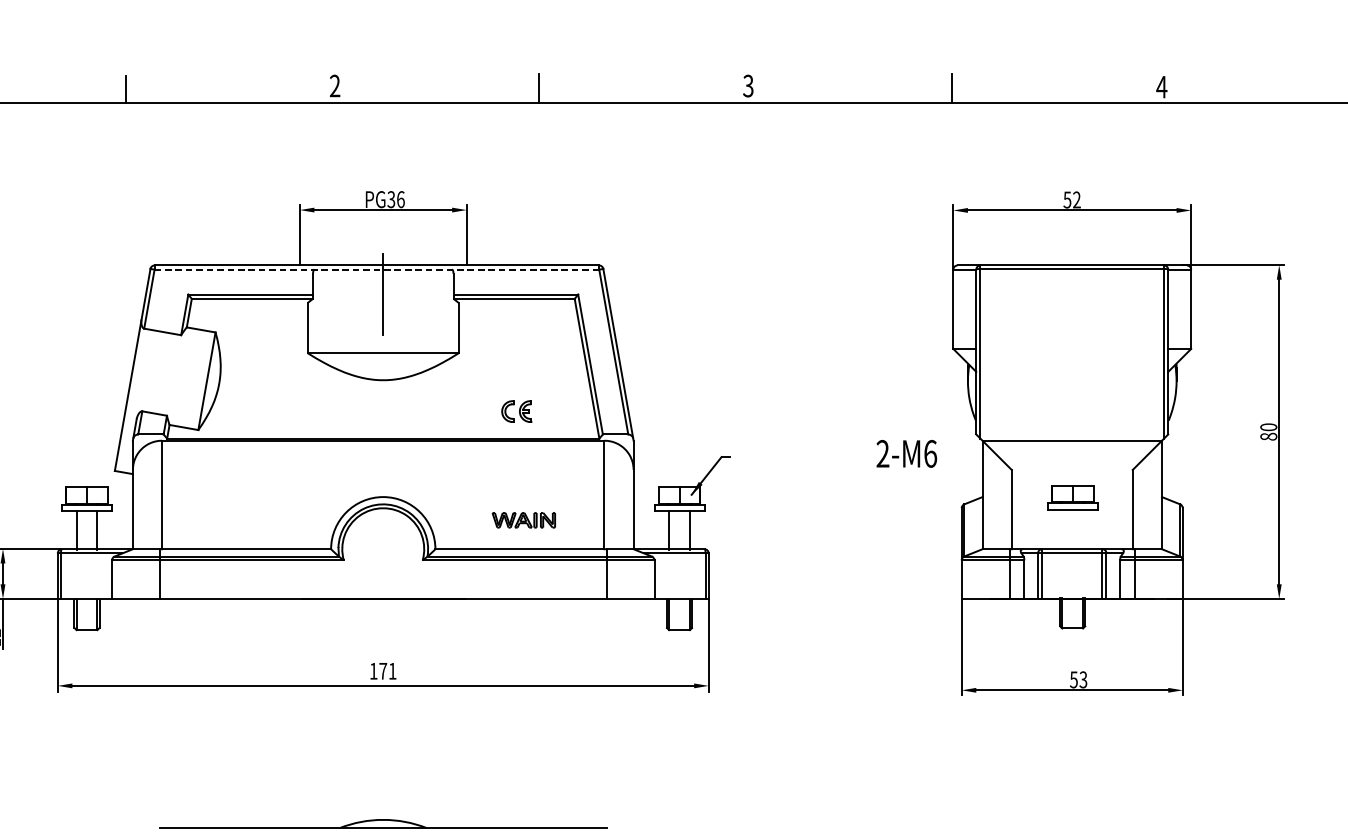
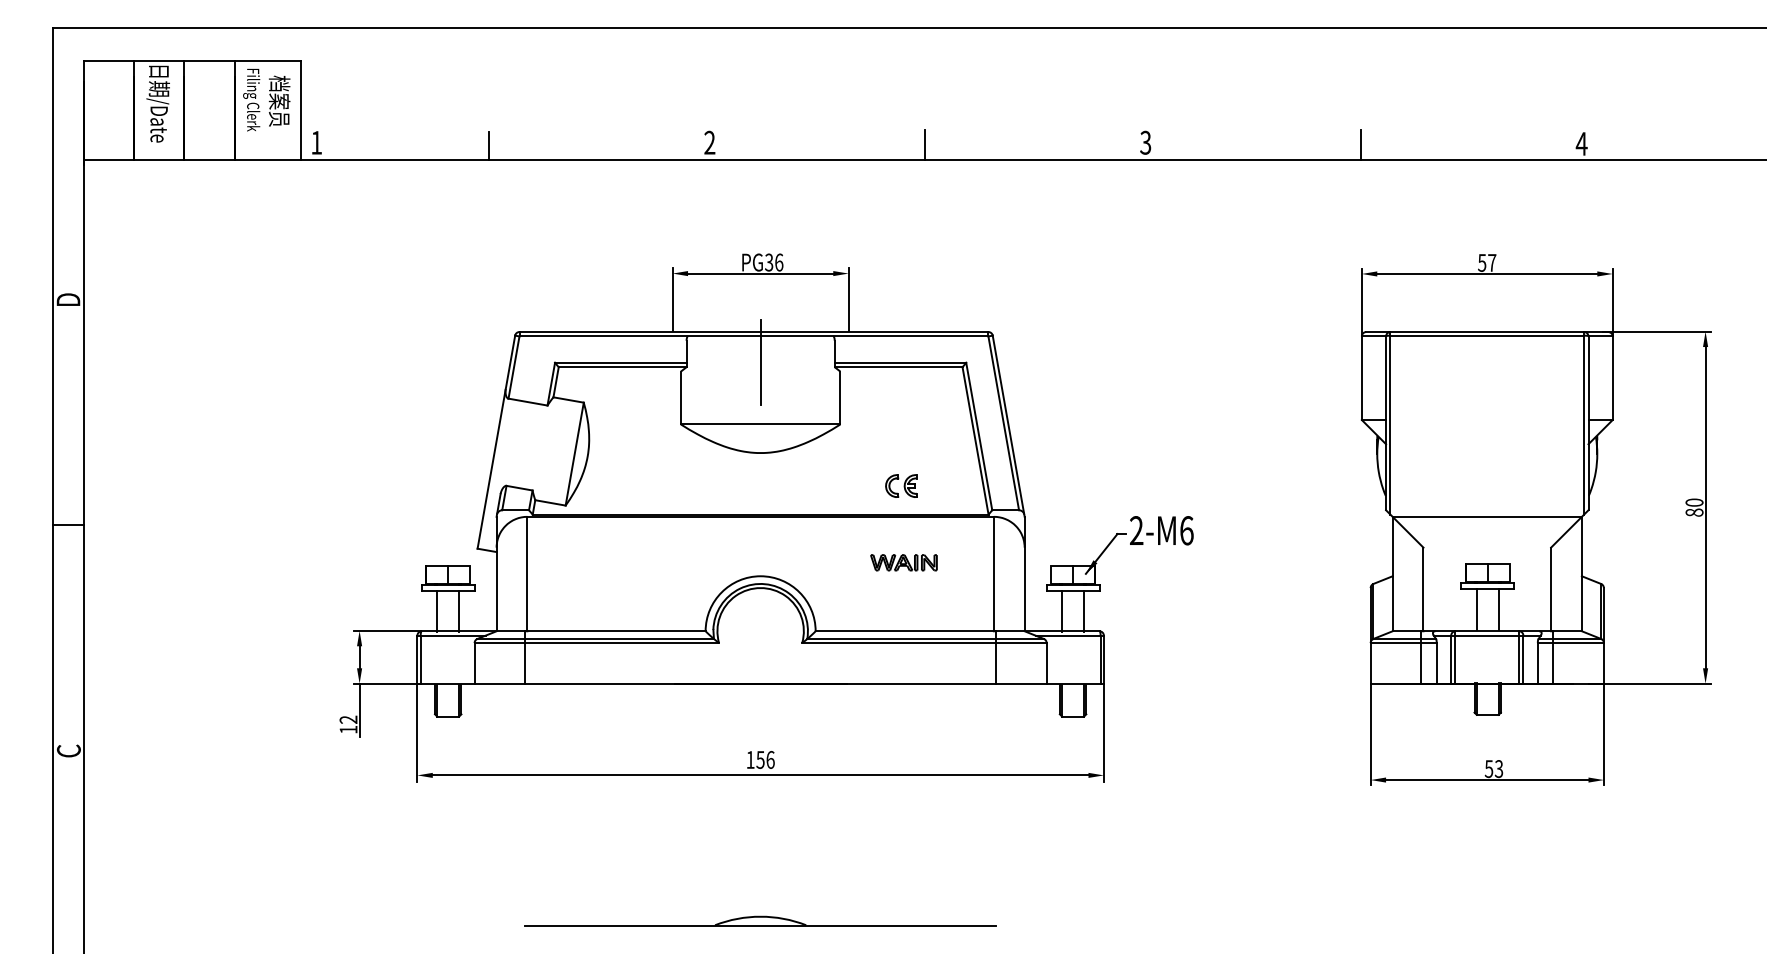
text: (1077, 199) -> (1492, 262), 52 -> 57
line: (376, 269) -> (753, 336), dashed -> solid
text: (906, 453) -> (1161, 530), moved
part: (523, 520) -> (903, 562), moved
line: (1062, 528) -> (1476, 609), added
line: (1082, 528) -> (1498, 609), added
text: (387, 670) -> (765, 759), 171 -> 156

